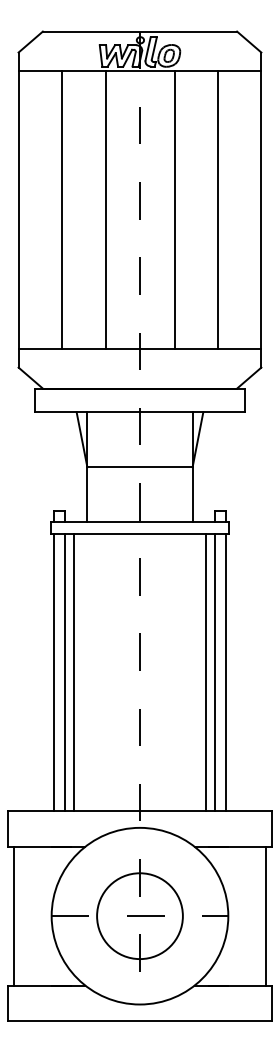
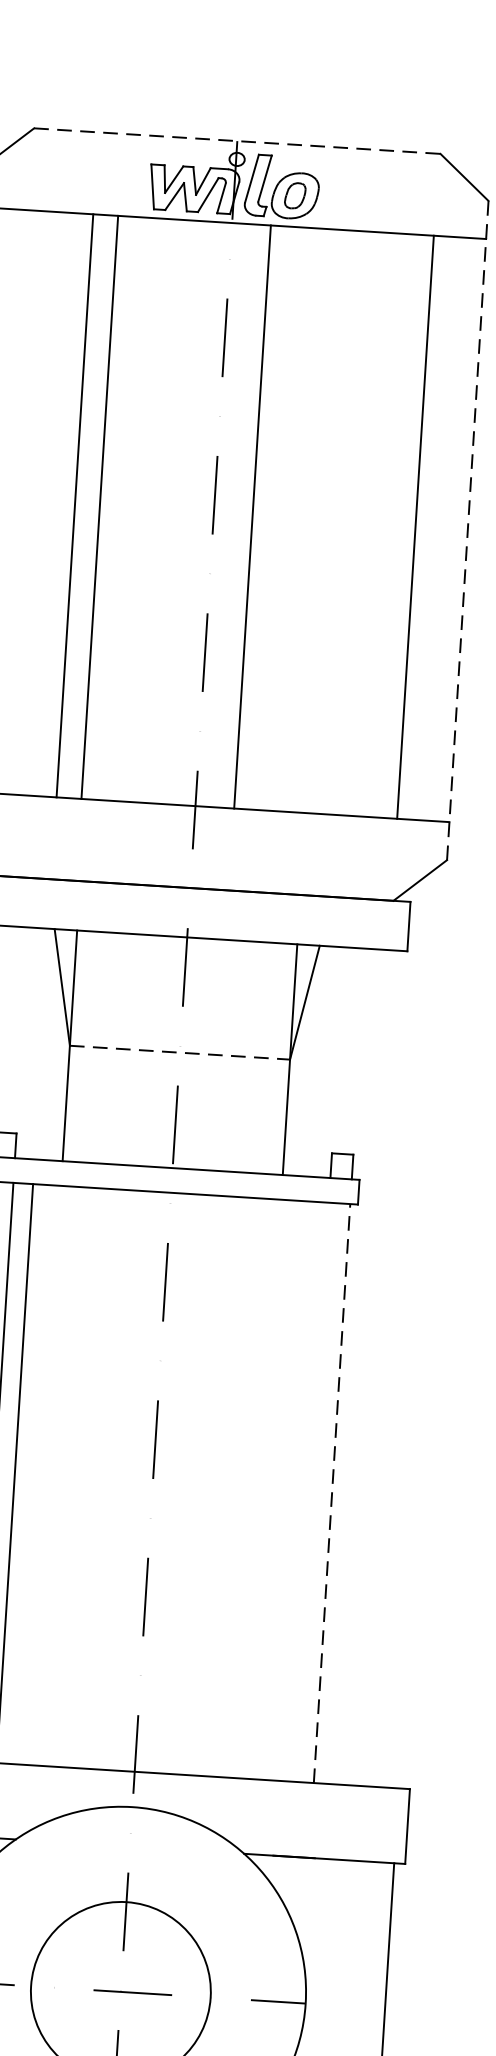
line: (140, 31) -> (238, 141), solid -> dashed
line: (61, 209) -> (74, 504), moved
line: (105, 209) -> (99, 506), moved
line: (174, 209) -> (252, 515), moved
line: (218, 209) -> (415, 526), moved
line: (261, 210) -> (467, 531), solid -> dashed
line: (140, 467) -> (181, 1053), solid -> dashed
line: (205, 672) -> (290, 1490), removed
line: (215, 672) -> (310, 1492), removed
line: (225, 672) -> (331, 1493), solid -> dashed

